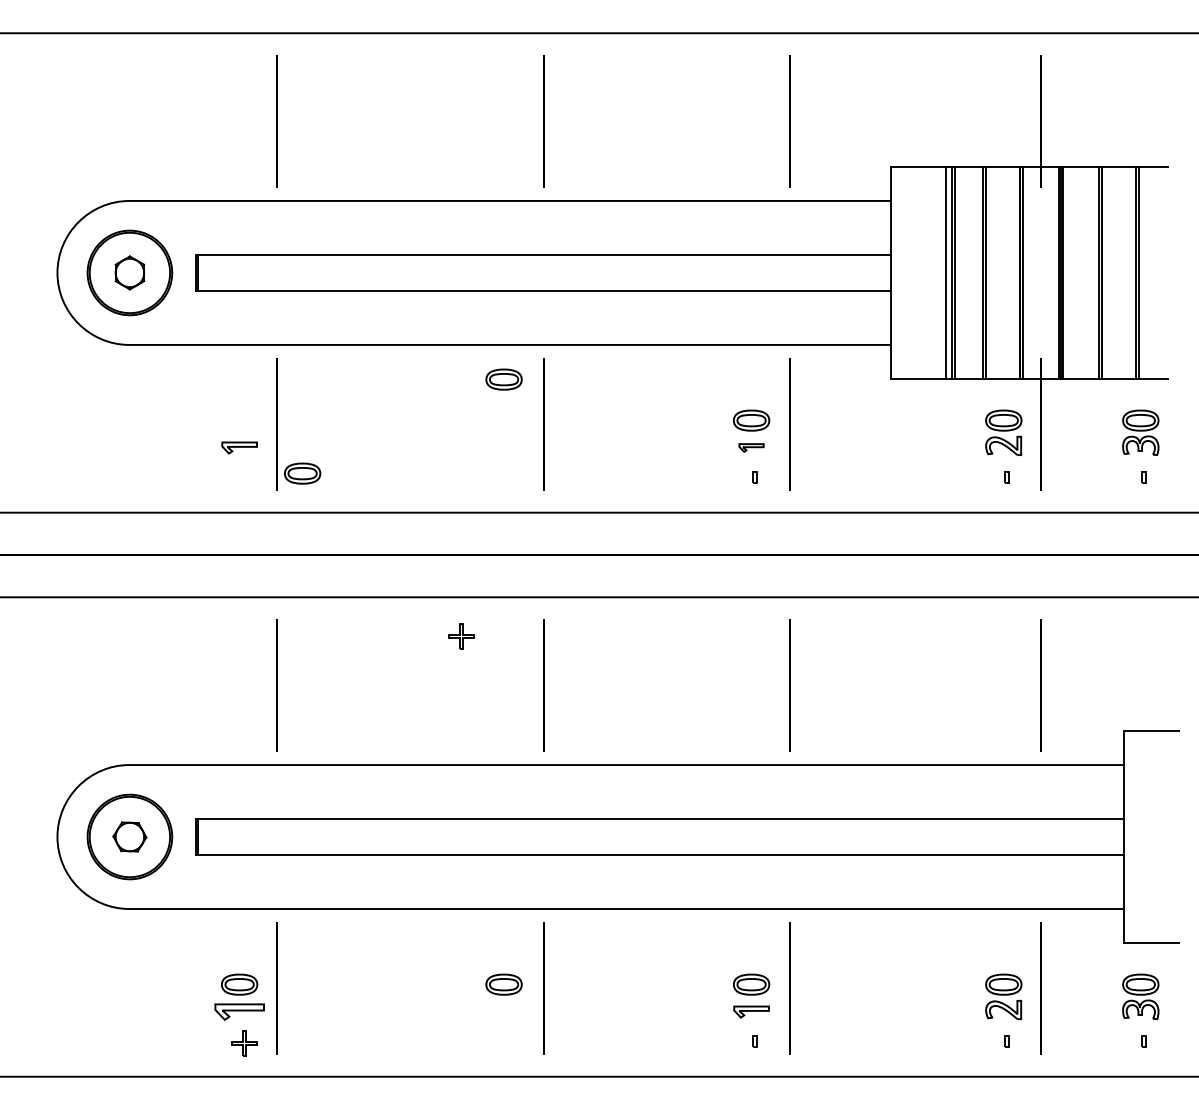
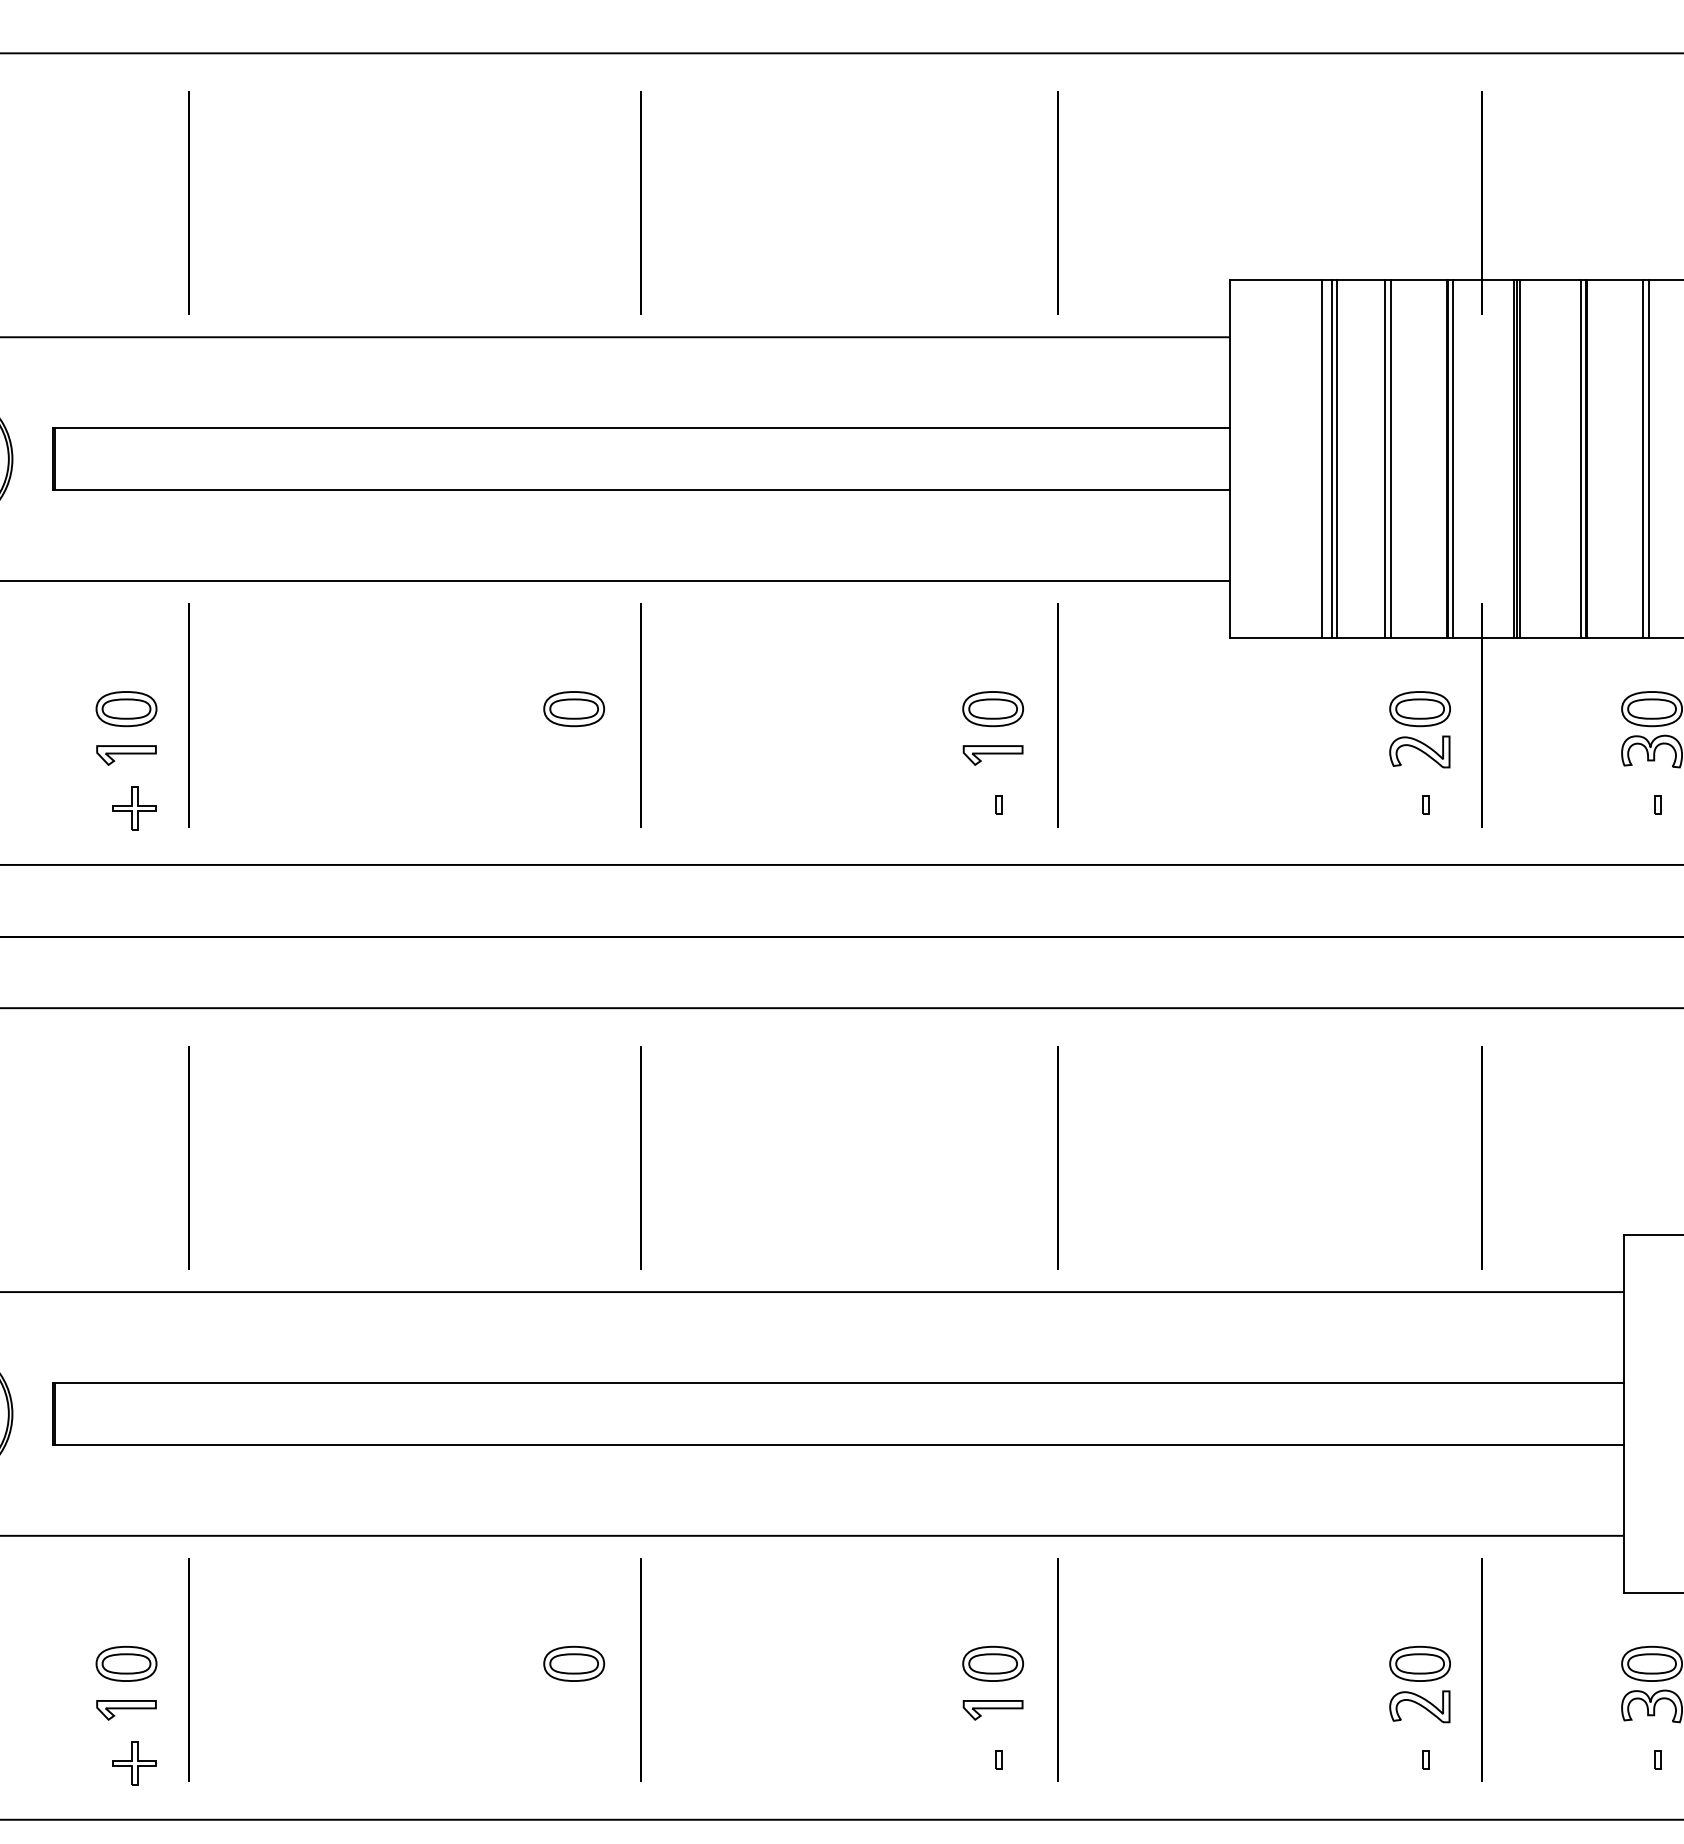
part: (503, 379) -> (573, 708), moved
part: (751, 447) -> (993, 754), size x1.43
part: (302, 473) -> (126, 708), moved
part: (461, 636) -> (134, 808), moved
part: (239, 1011) -> (126, 1709), size x0.71

